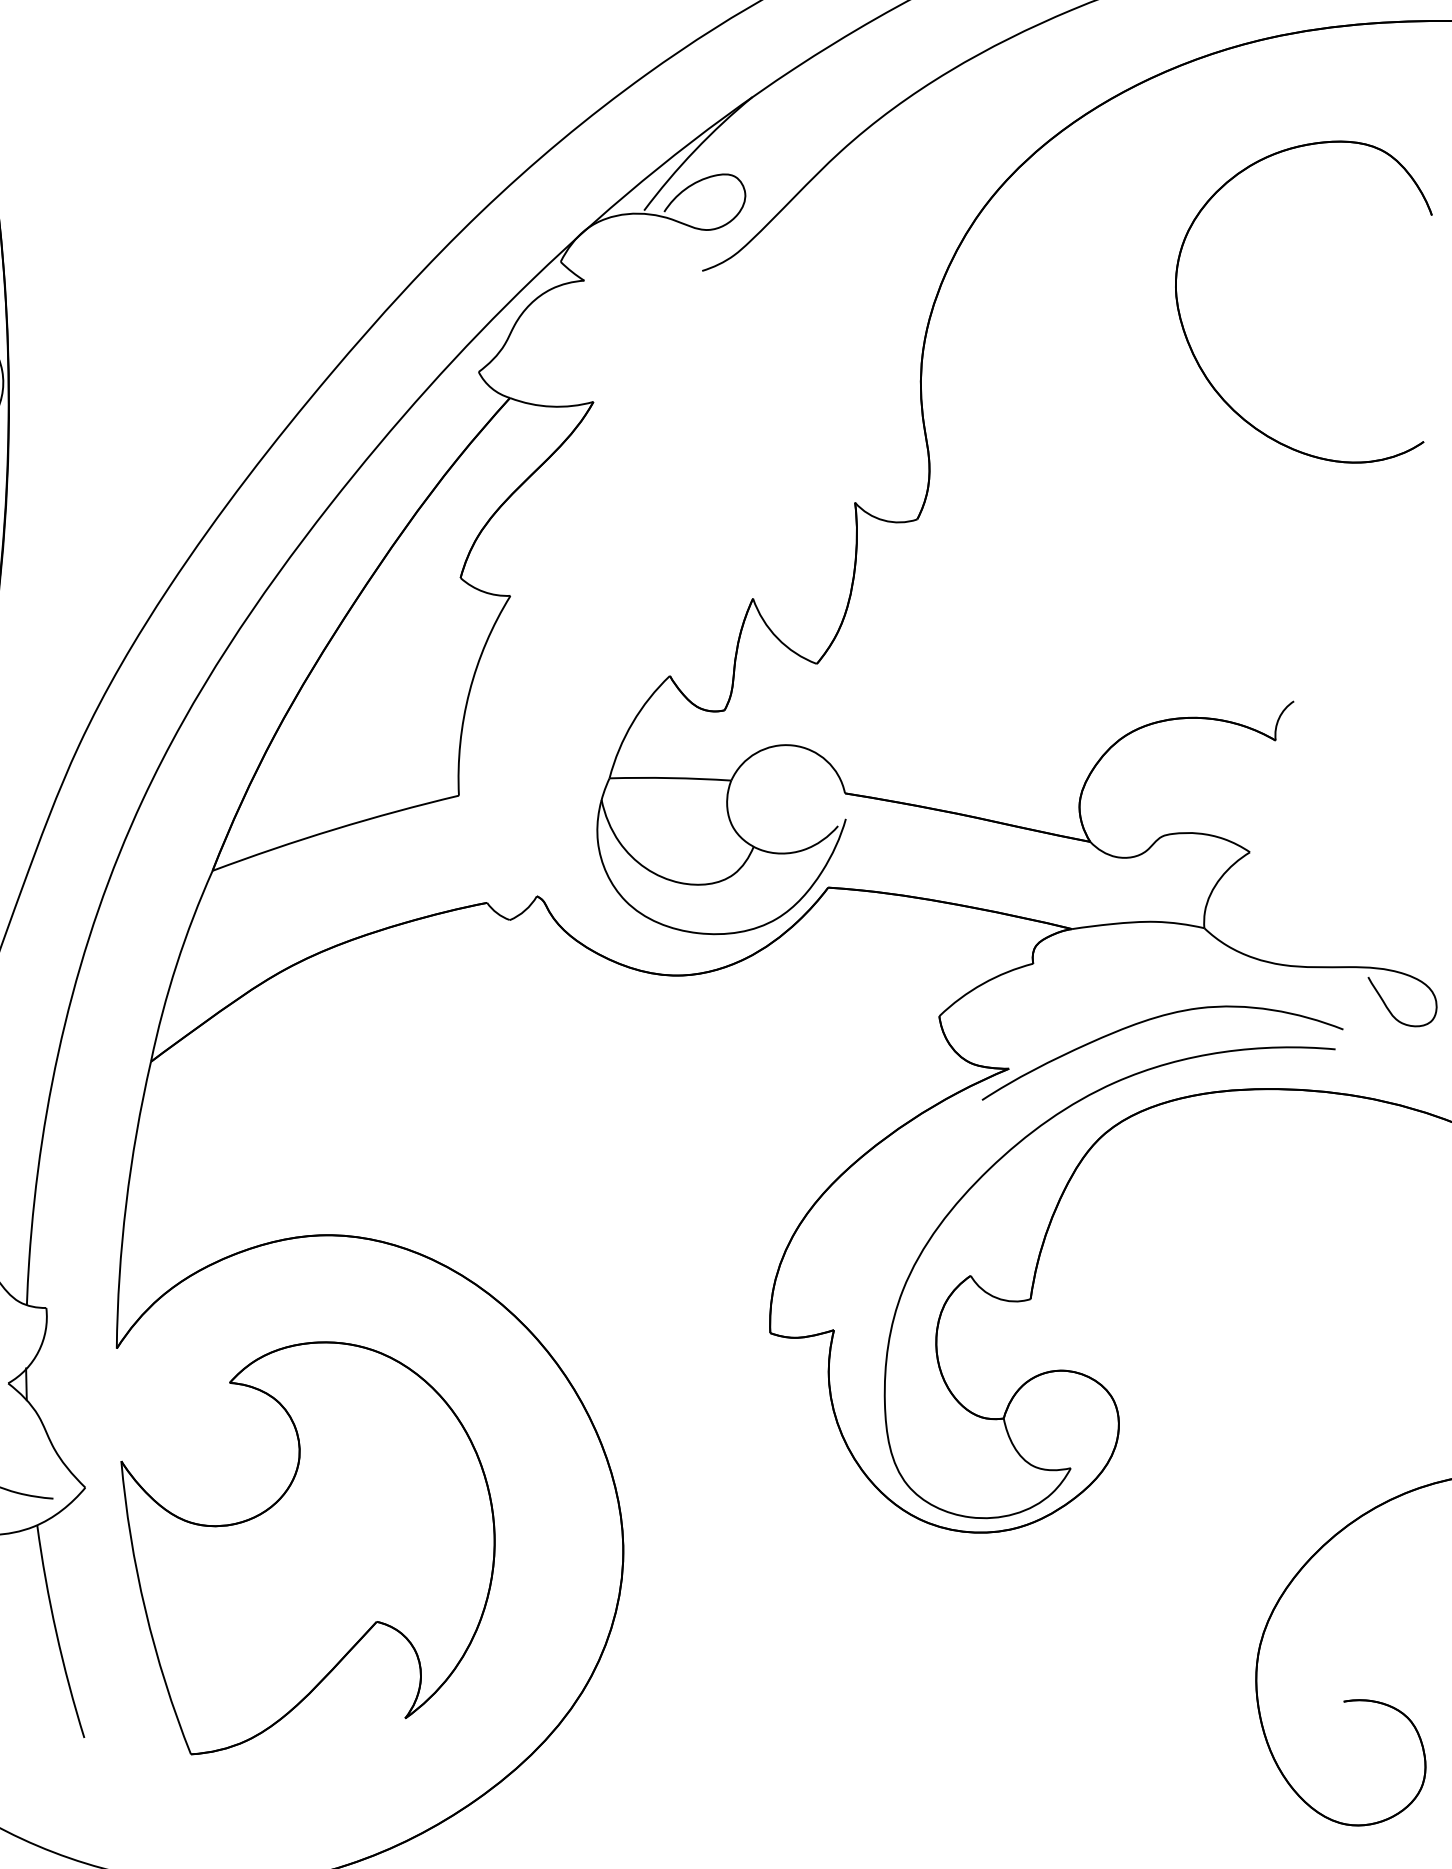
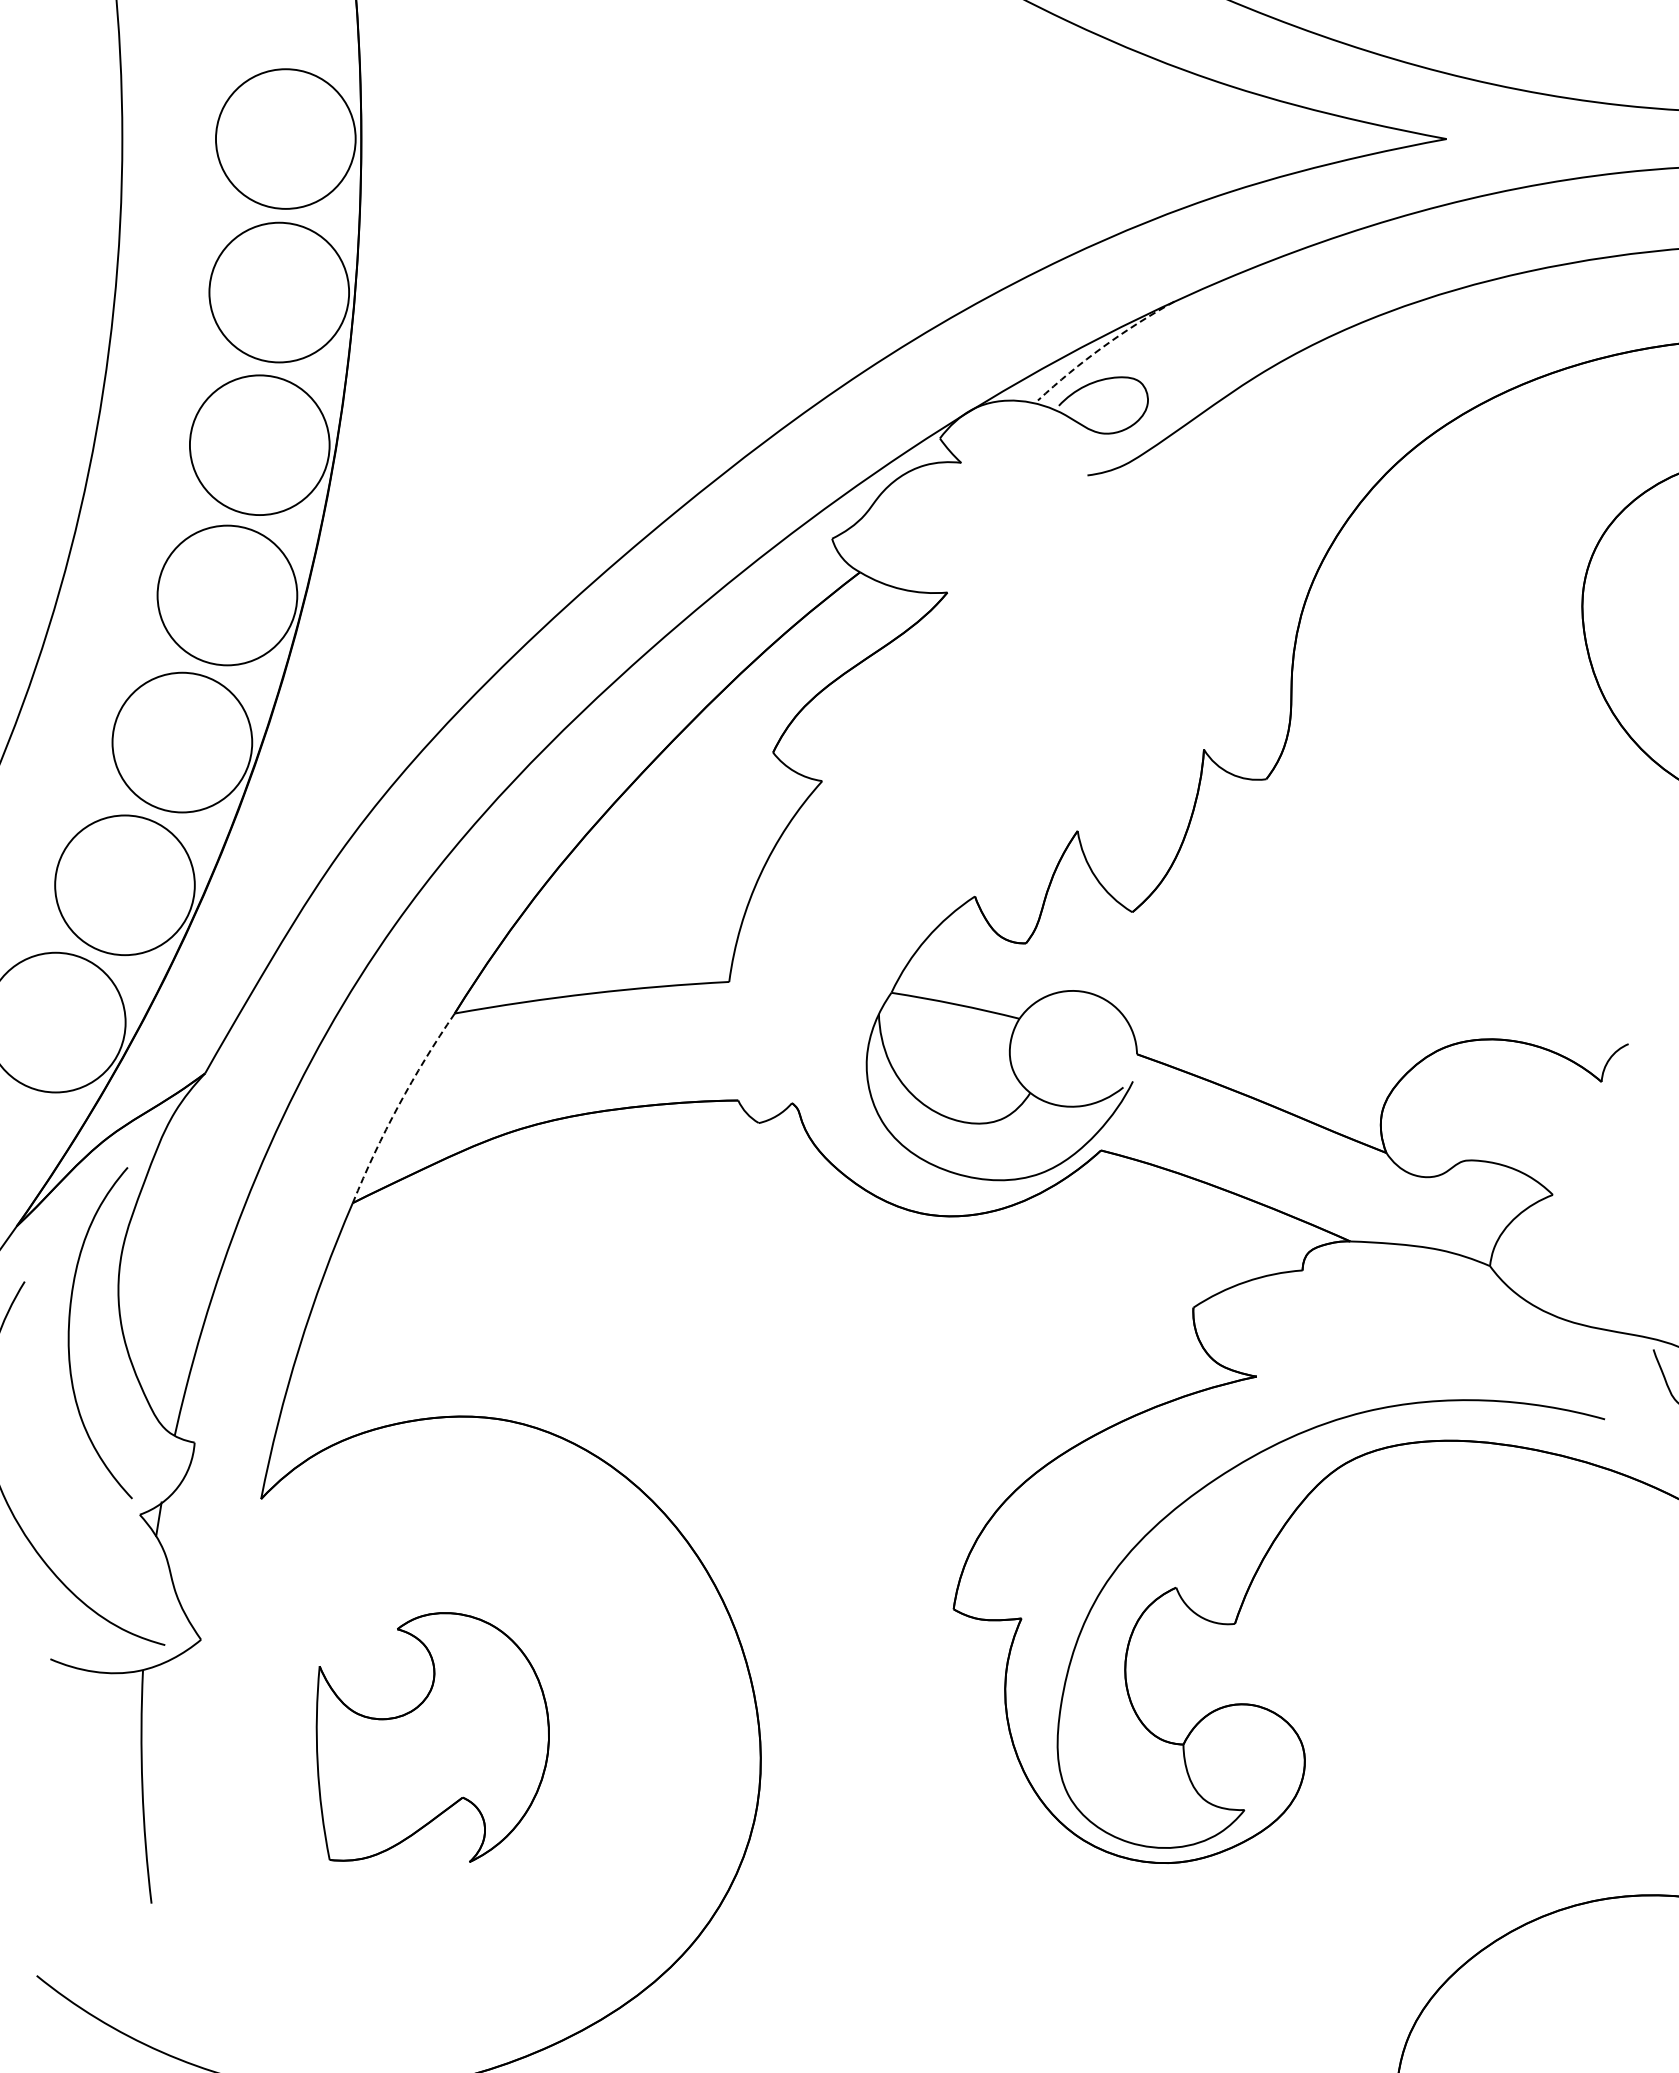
arc: (695, 150) -> (1103, 346), solid -> dashed
arc: (176, 964) -> (398, 1105), solid -> dashed
curve: (1154, 1019) -> (1419, 1352), removed
part: (314, 1538) -> (432, 1737), size x0.6

